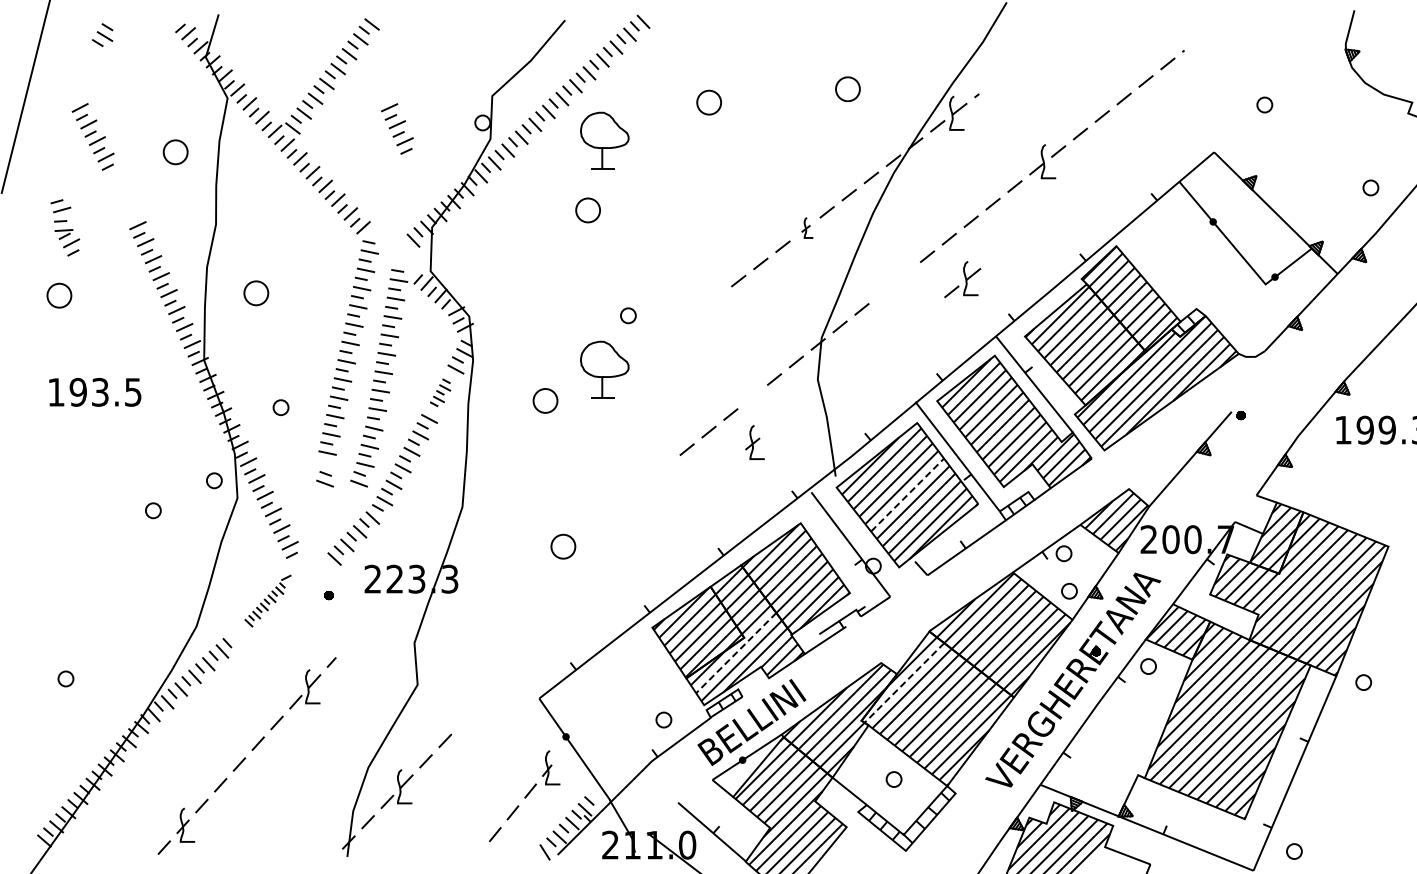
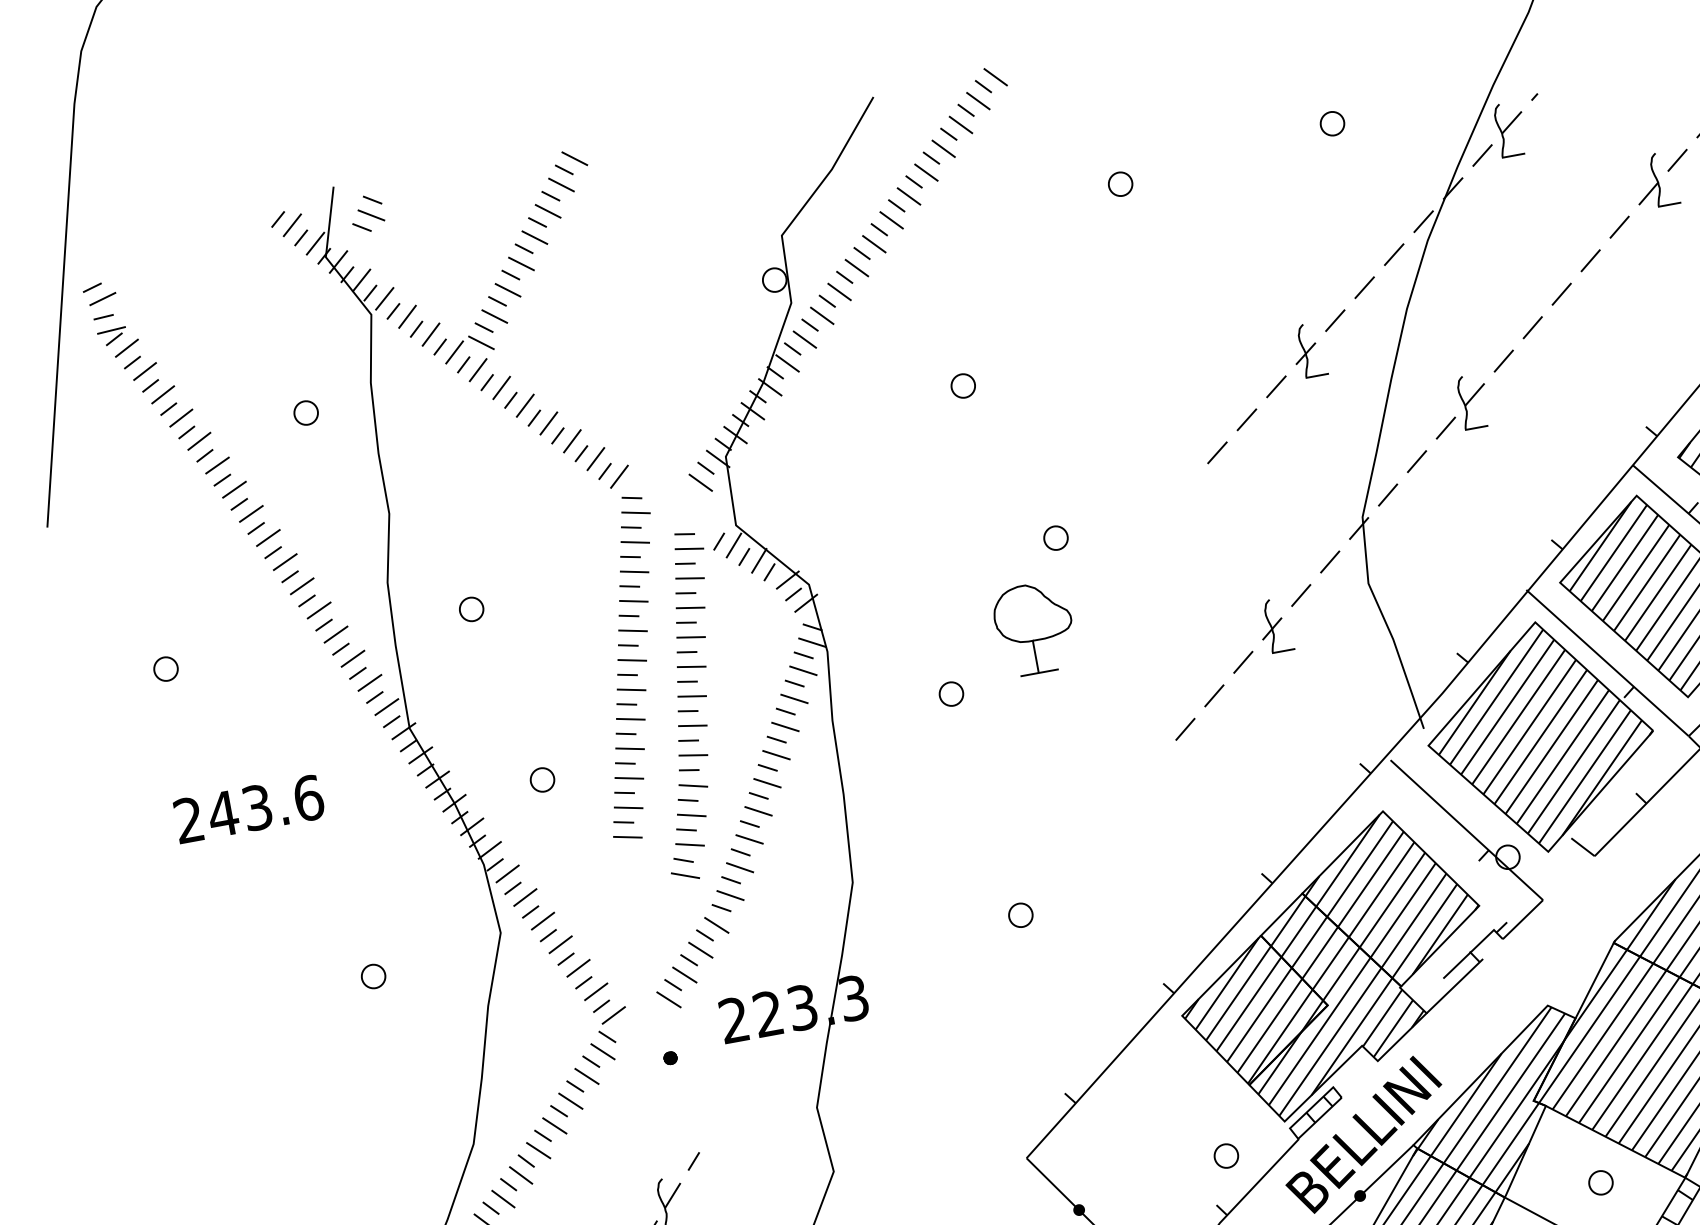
part: (102, 34) -> (366, 212), moved
part: (847, 89) -> (1331, 124), size x0.62
part: (708, 102) -> (1119, 183), size x0.62
part: (397, 128) -> (235, 495), moved
part: (604, 140) -> (968, 272), removed
part: (175, 151) -> (305, 412), size x0.62
part: (587, 210) -> (962, 386), size x0.62
part: (65, 227) -> (112, 325), moved
part: (807, 227) -> (1309, 349), size x1.67
part: (962, 279) -> (1459, 405), moved
part: (256, 293) -> (471, 609), size x0.62
part: (58, 295) -> (164, 669), size x0.62
text: (95, 391) -> (249, 807), 193.5 -> 243.6
part: (440, 392) -> (785, 710), size x1.43
part: (545, 400) -> (951, 693), size x0.62
part: (754, 442) -> (1274, 626), moved
part: (324, 479) -> (630, 879), removed
part: (214, 480) -> (459, 912), removed
line: (907, 495) -> (1540, 737), dashed -> solid
part: (563, 546) -> (1020, 915), size x0.62
part: (267, 600) -> (576, 1083), size x1.67
line: (736, 653) -> (1320, 1031), dashed -> solid
line: (904, 683) -> (1589, 1030), dashed -> solid

